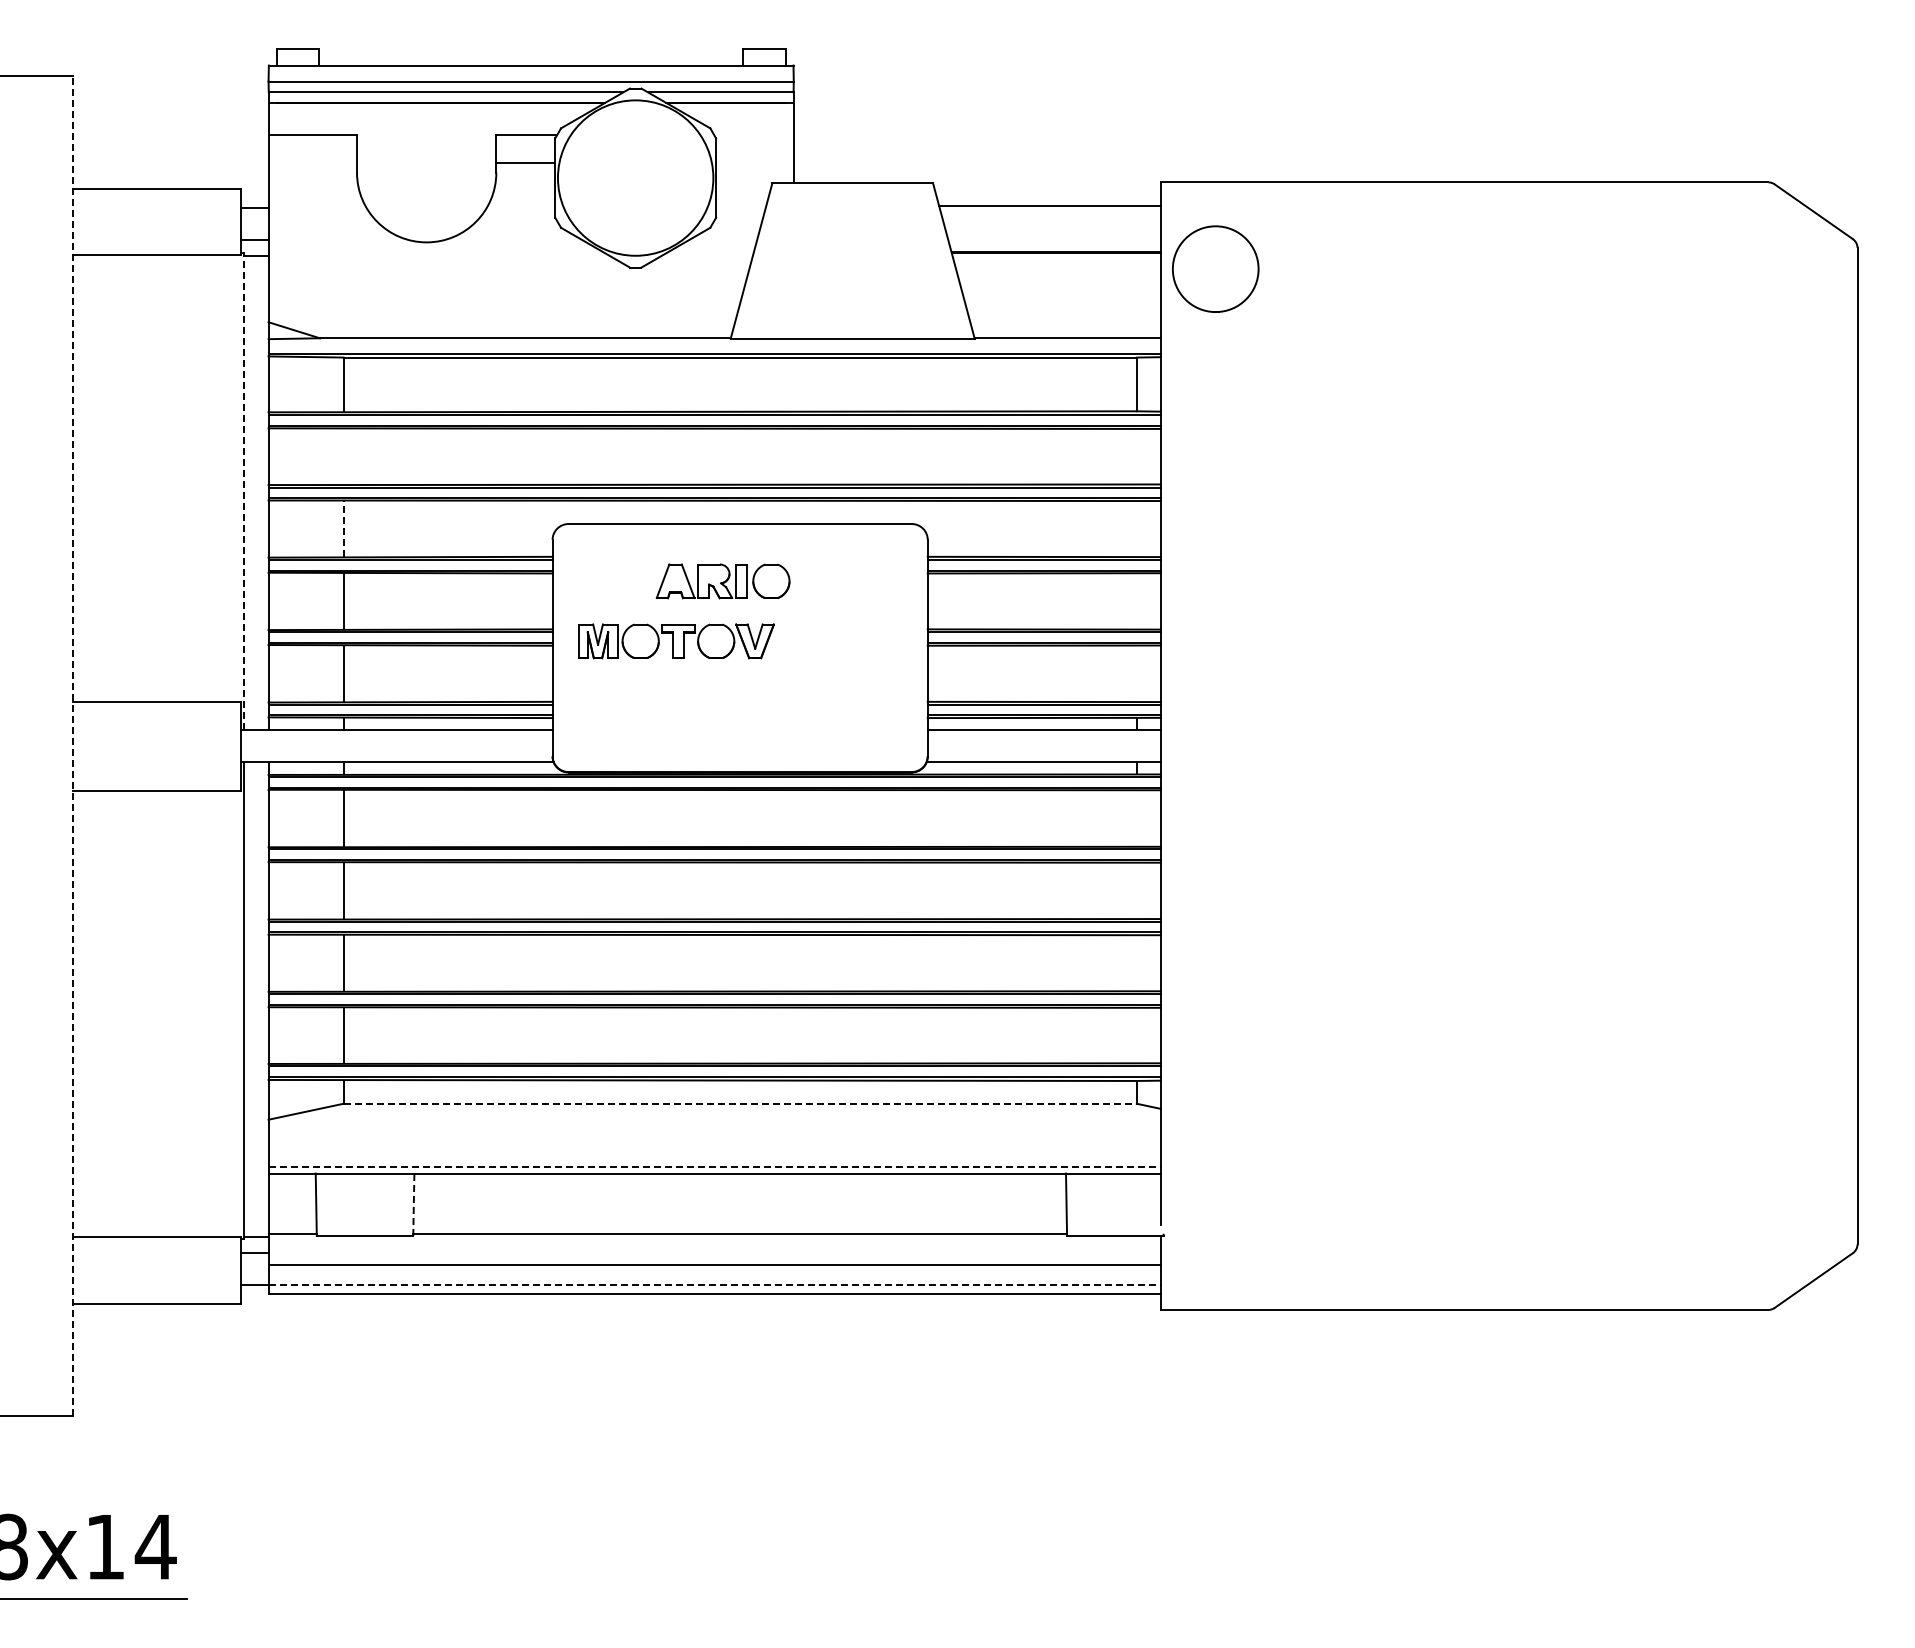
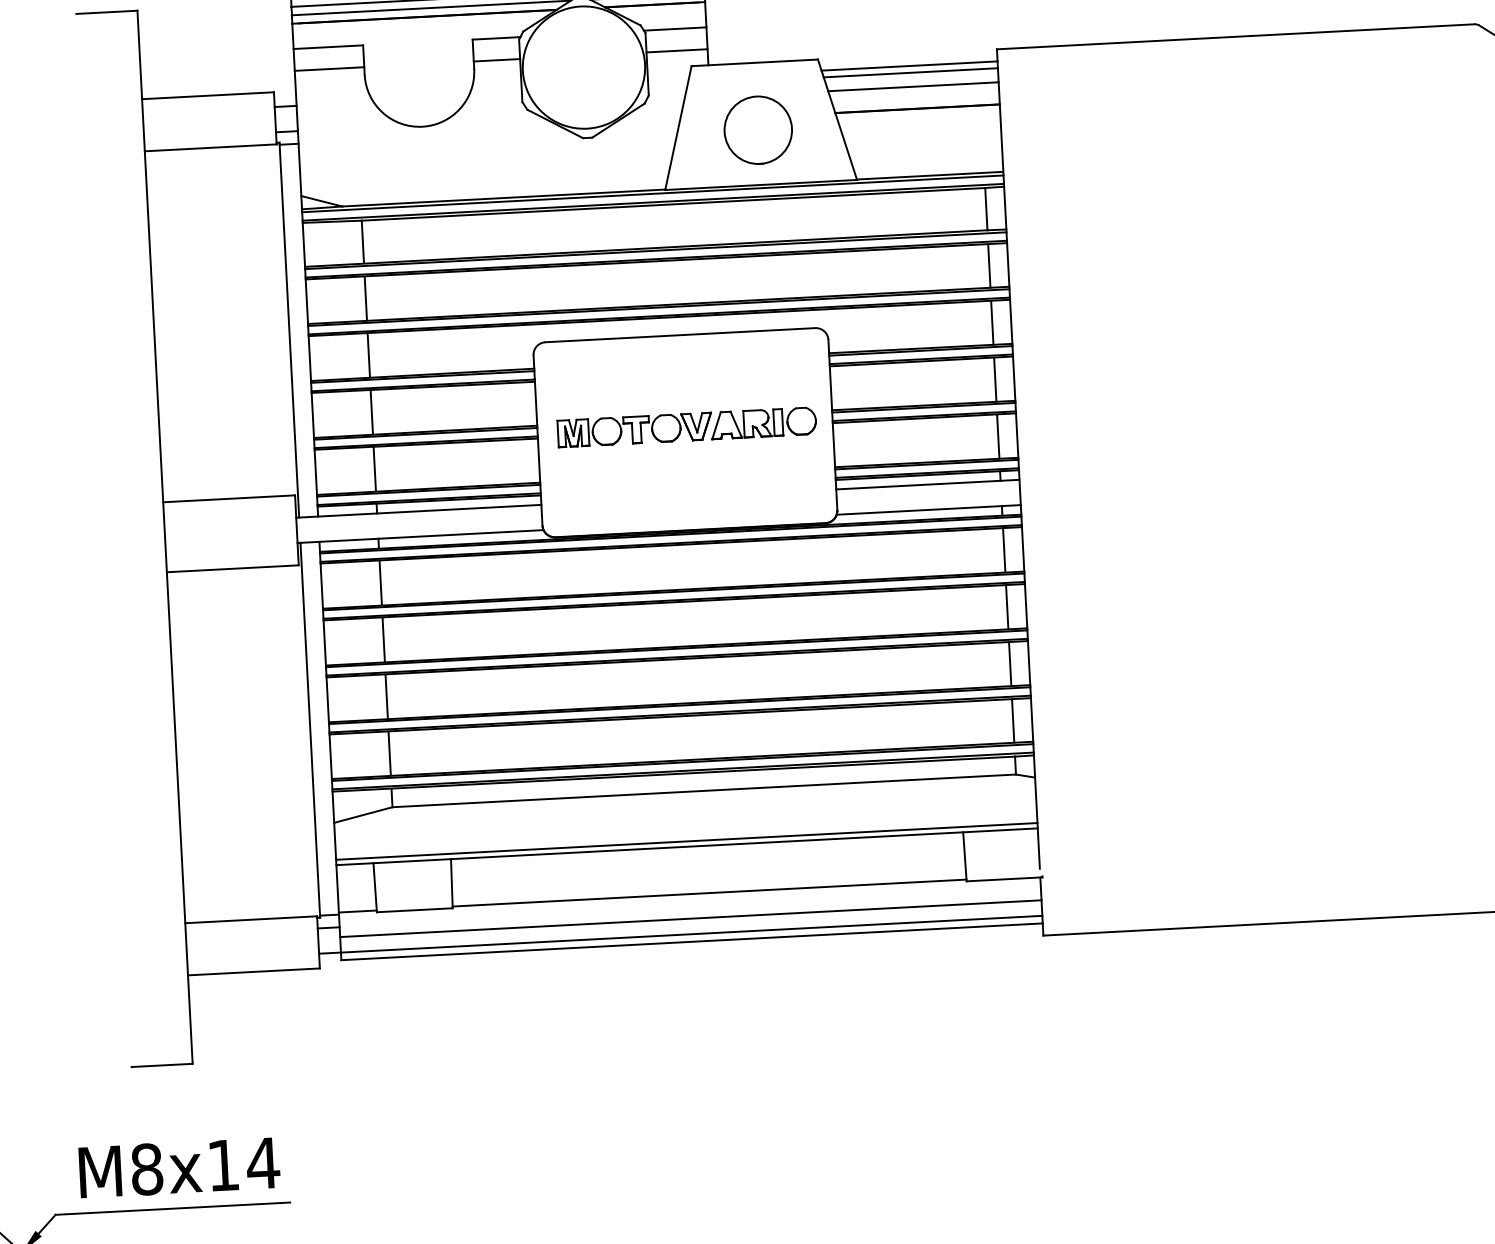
line: (753, 135) -> (674, 29), added
line: (312, 163) -> (329, 69), added
line: (754, 163) -> (676, 51), added
line: (1048, 197) -> (909, 65), added
line: (1052, 224) -> (913, 86), added
circle: (1215, 268) -> (758, 129), moved
line: (714, 342) -> (652, 193), added
line: (343, 456) -> (365, 298), added
line: (1136, 456) -> (989, 265), added
line: (244, 491) -> (289, 330), dashed -> solid
line: (1136, 528) -> (992, 322), added
line: (343, 529) -> (368, 355), dashed -> solid
part: (722, 581) -> (763, 423), moved
line: (1136, 601) -> (995, 379), added
line: (1136, 673) -> (998, 436), added
line: (72, 746) -> (164, 537), dashed -> solid
line: (1136, 818) -> (1003, 550), added
line: (1136, 890) -> (1006, 606), added
line: (1136, 963) -> (1009, 664), added
line: (1136, 1035) -> (1012, 720), added
line: (740, 1103) -> (704, 790), dashed -> solid
line: (715, 1166) -> (687, 841), dashed -> solid
line: (413, 1204) -> (451, 883), dashed -> solid
line: (715, 1284) -> (692, 933), dashed -> solid

